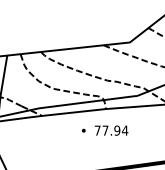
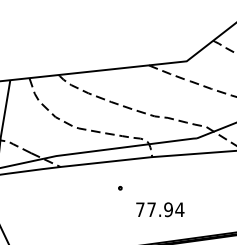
text: (111, 130) -> (160, 209), moved

